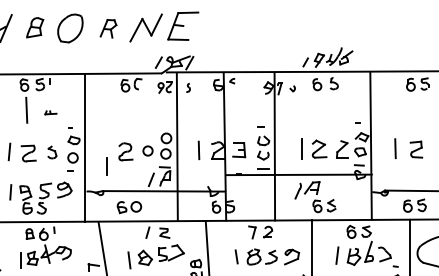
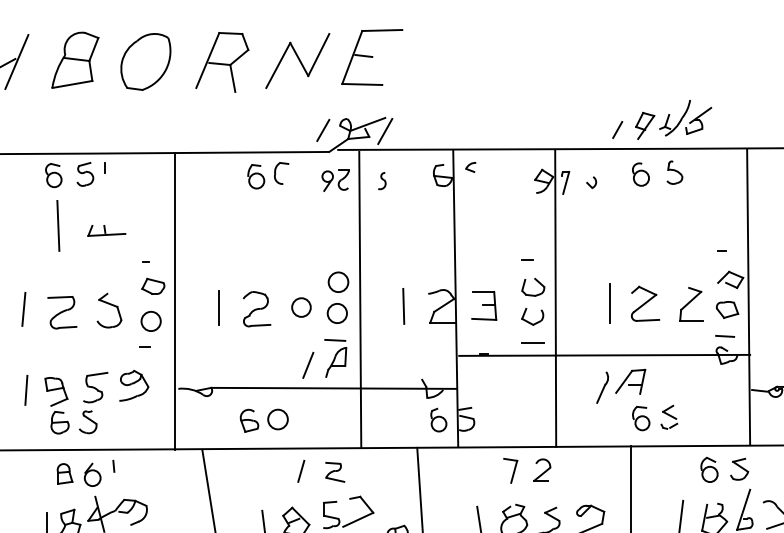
part: (34, 27) -> (73, 59), size x1.43
part: (108, 28) -> (222, 61), size x1.67
part: (50, 112) -> (105, 230), size x1.67
part: (52, 152) -> (109, 310), size x1.43
line: (106, 166) -> (218, 308), moved

